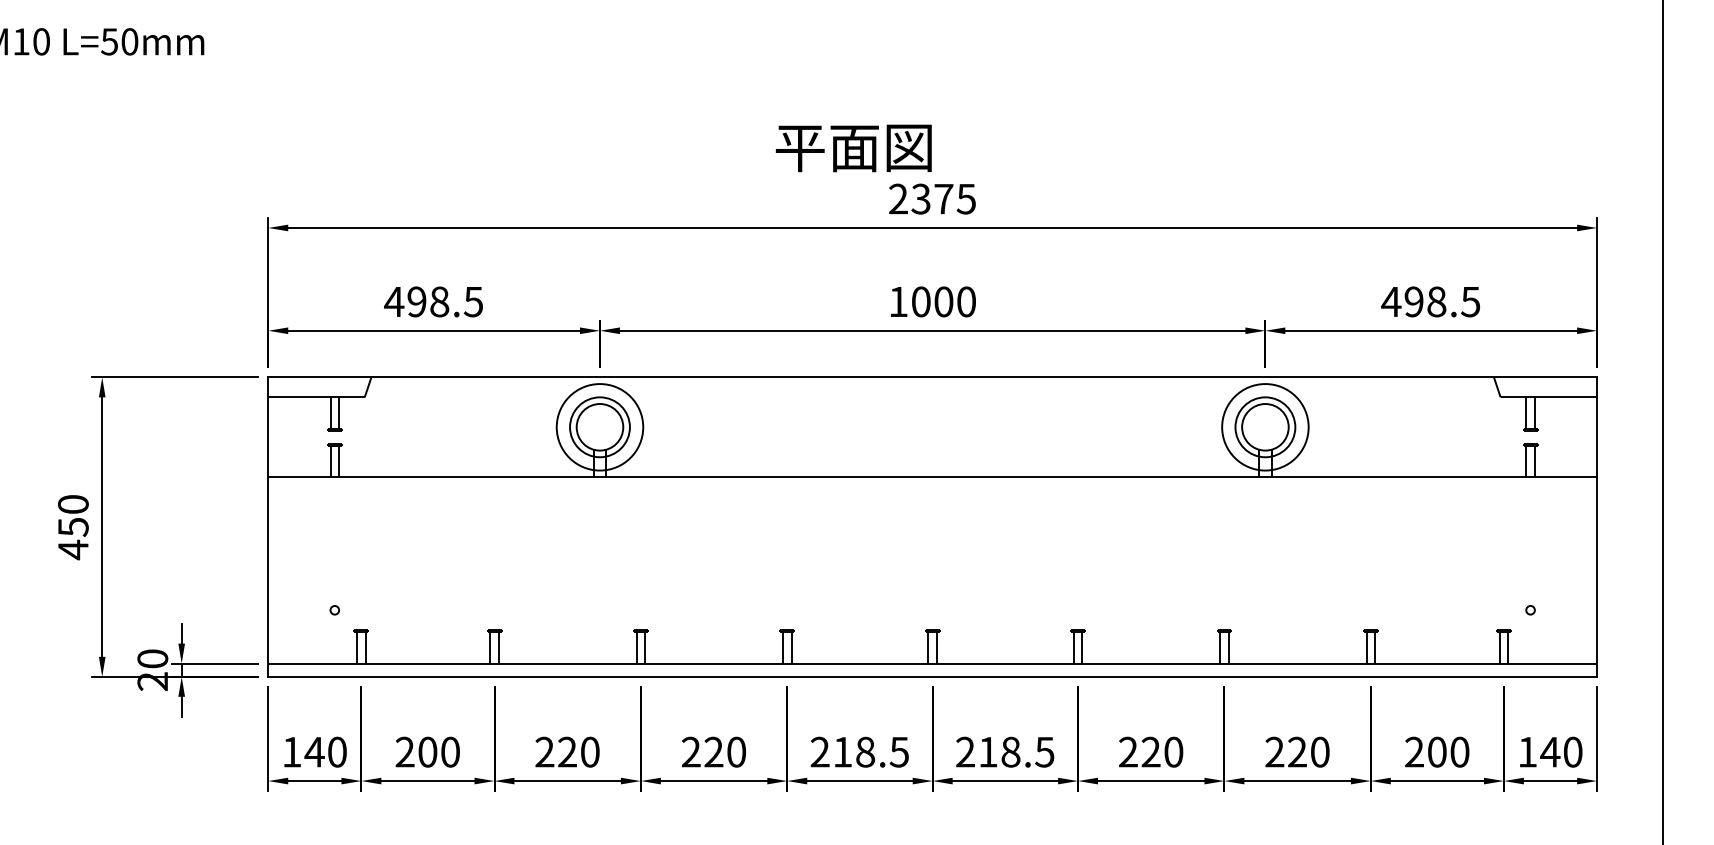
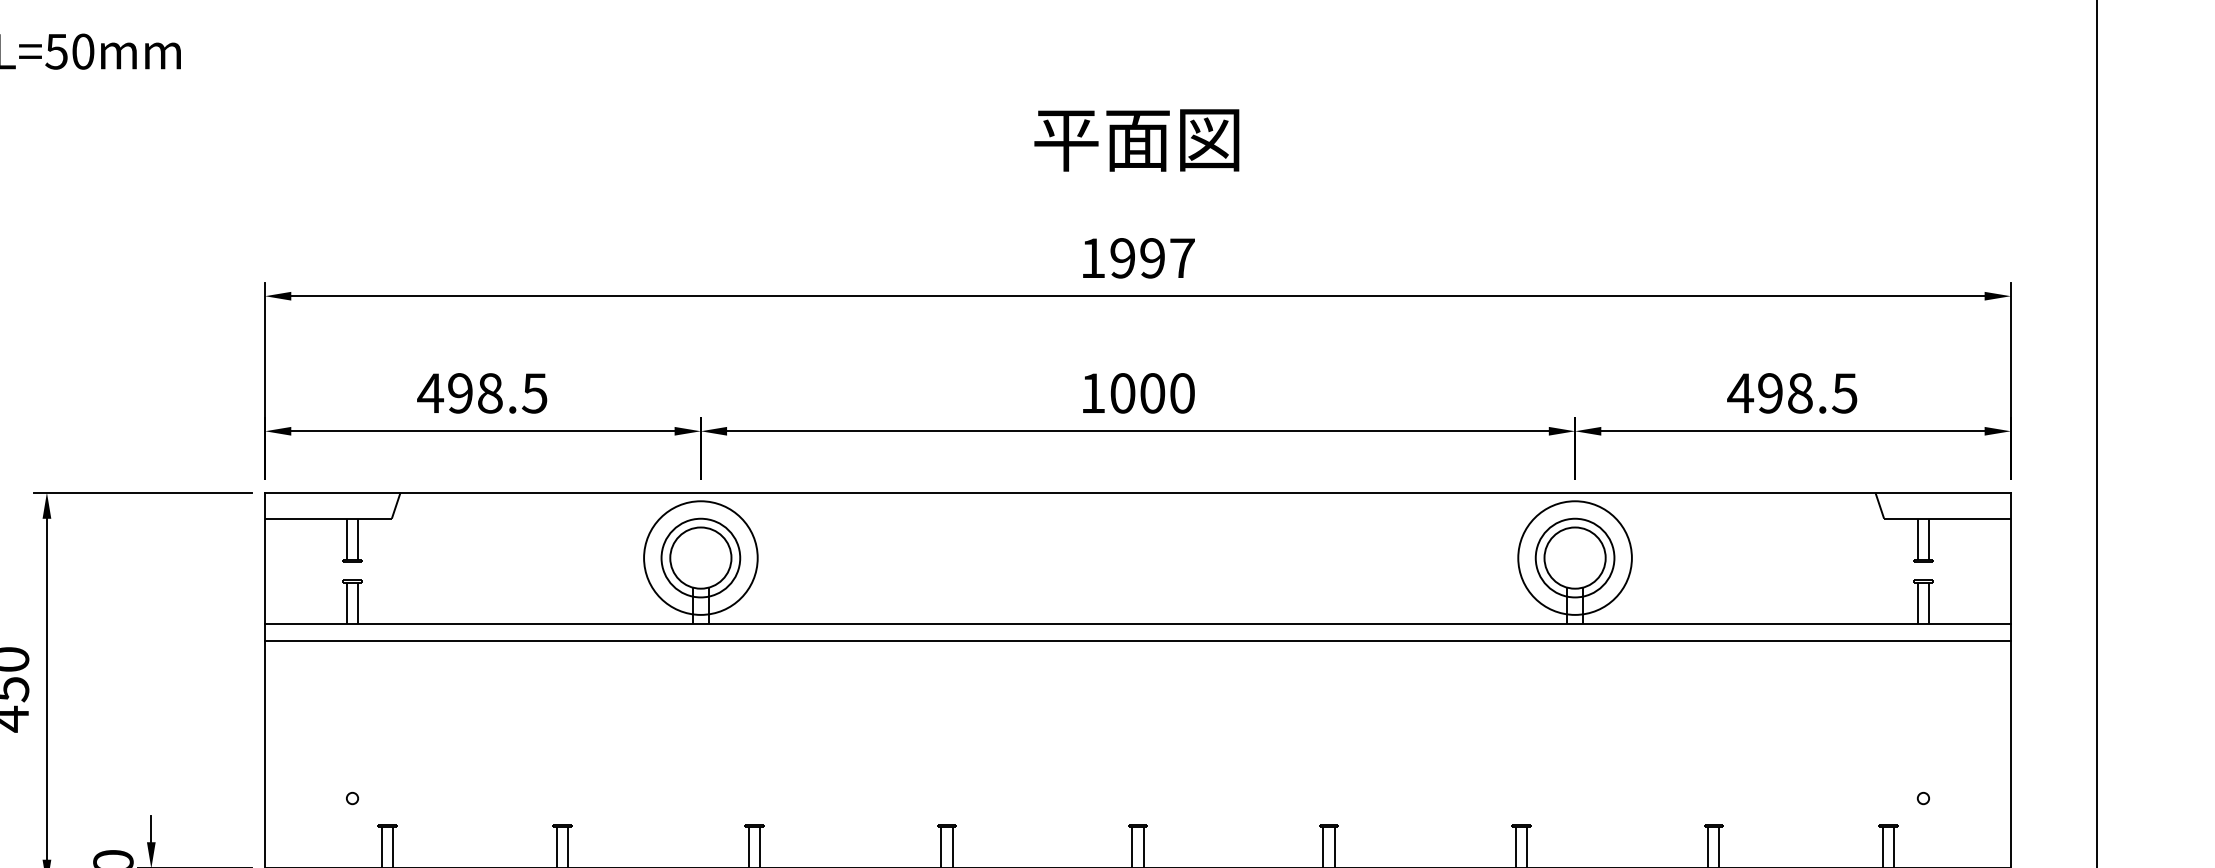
text: (853, 148) -> (1136, 140), moved
text: (932, 198) -> (1137, 257), 2375 -> 1997
line: (932, 490) -> (1137, 641), added

